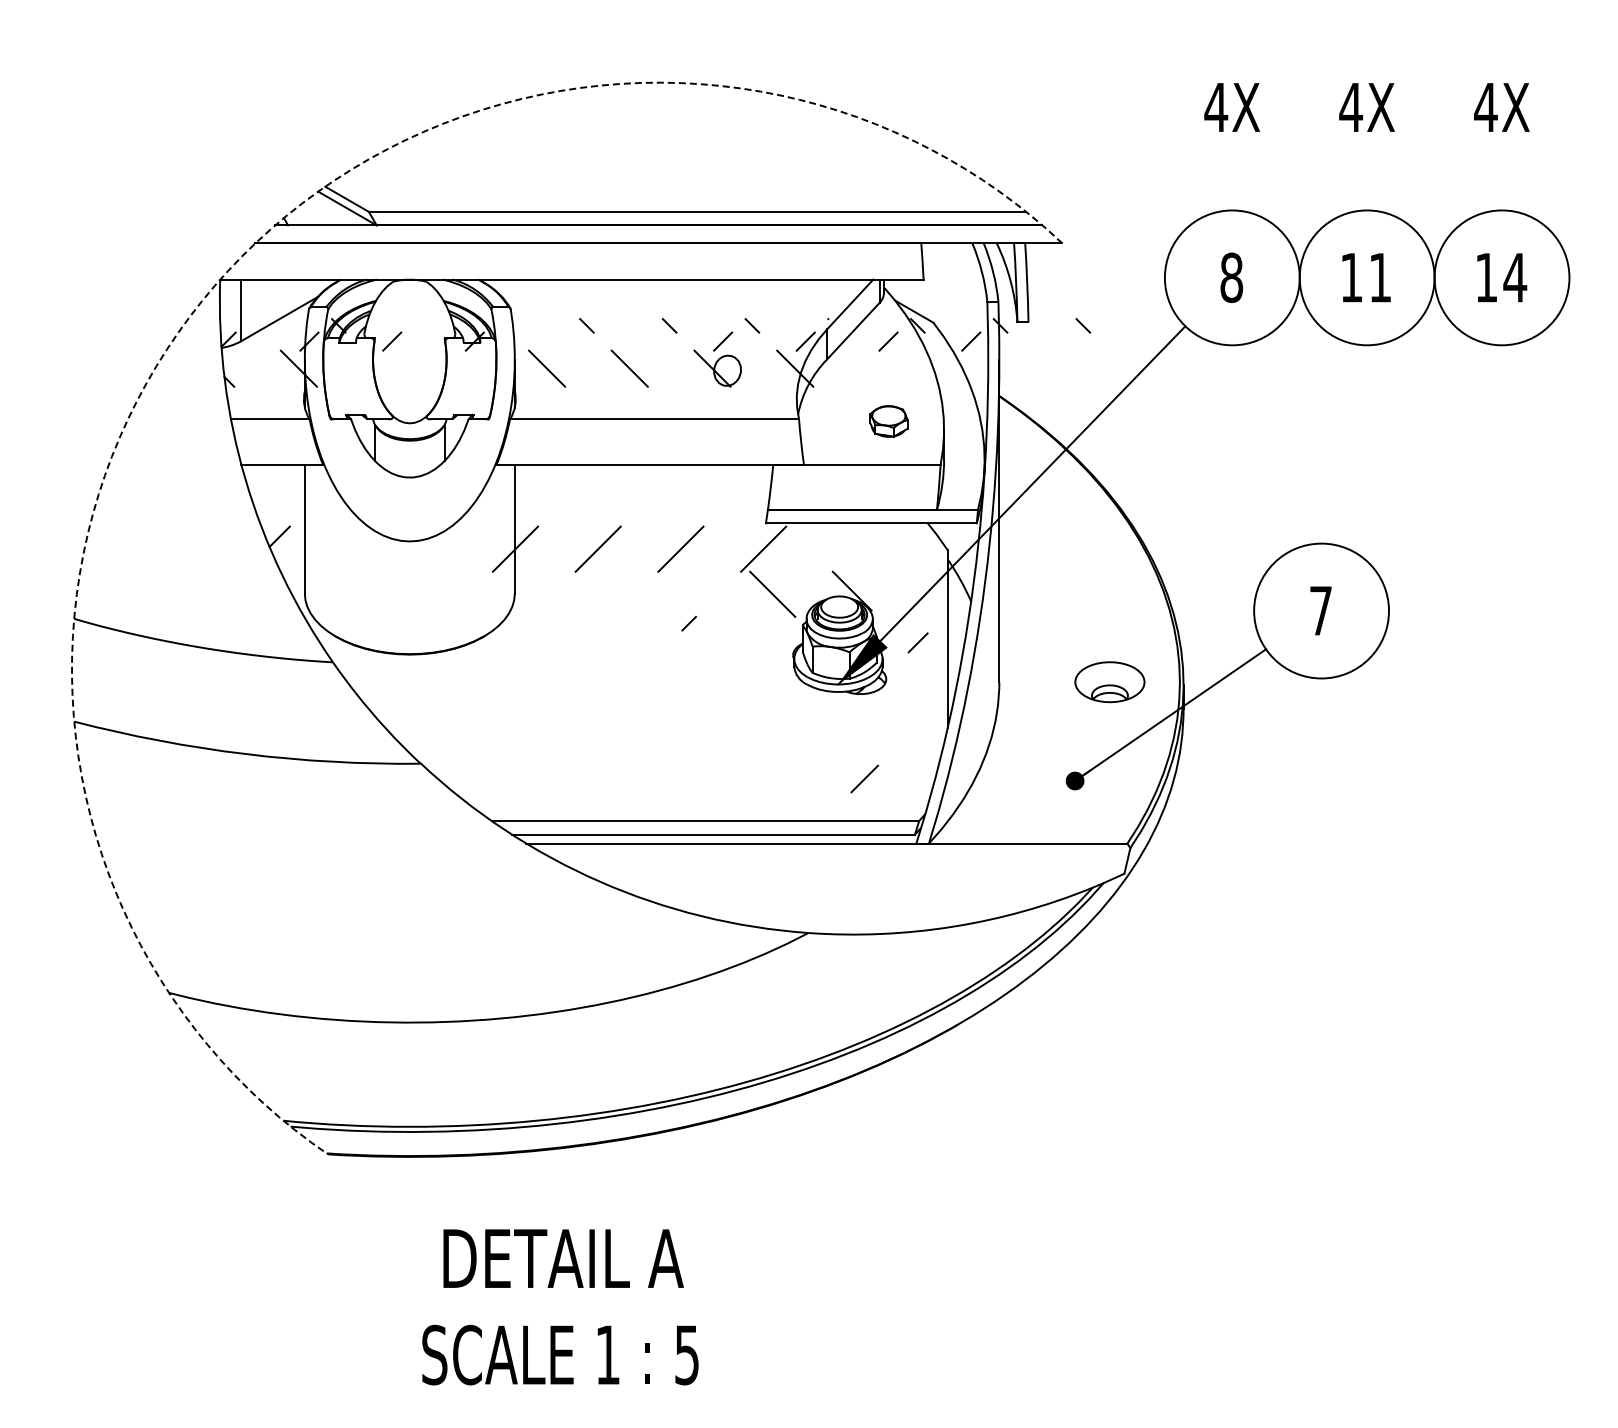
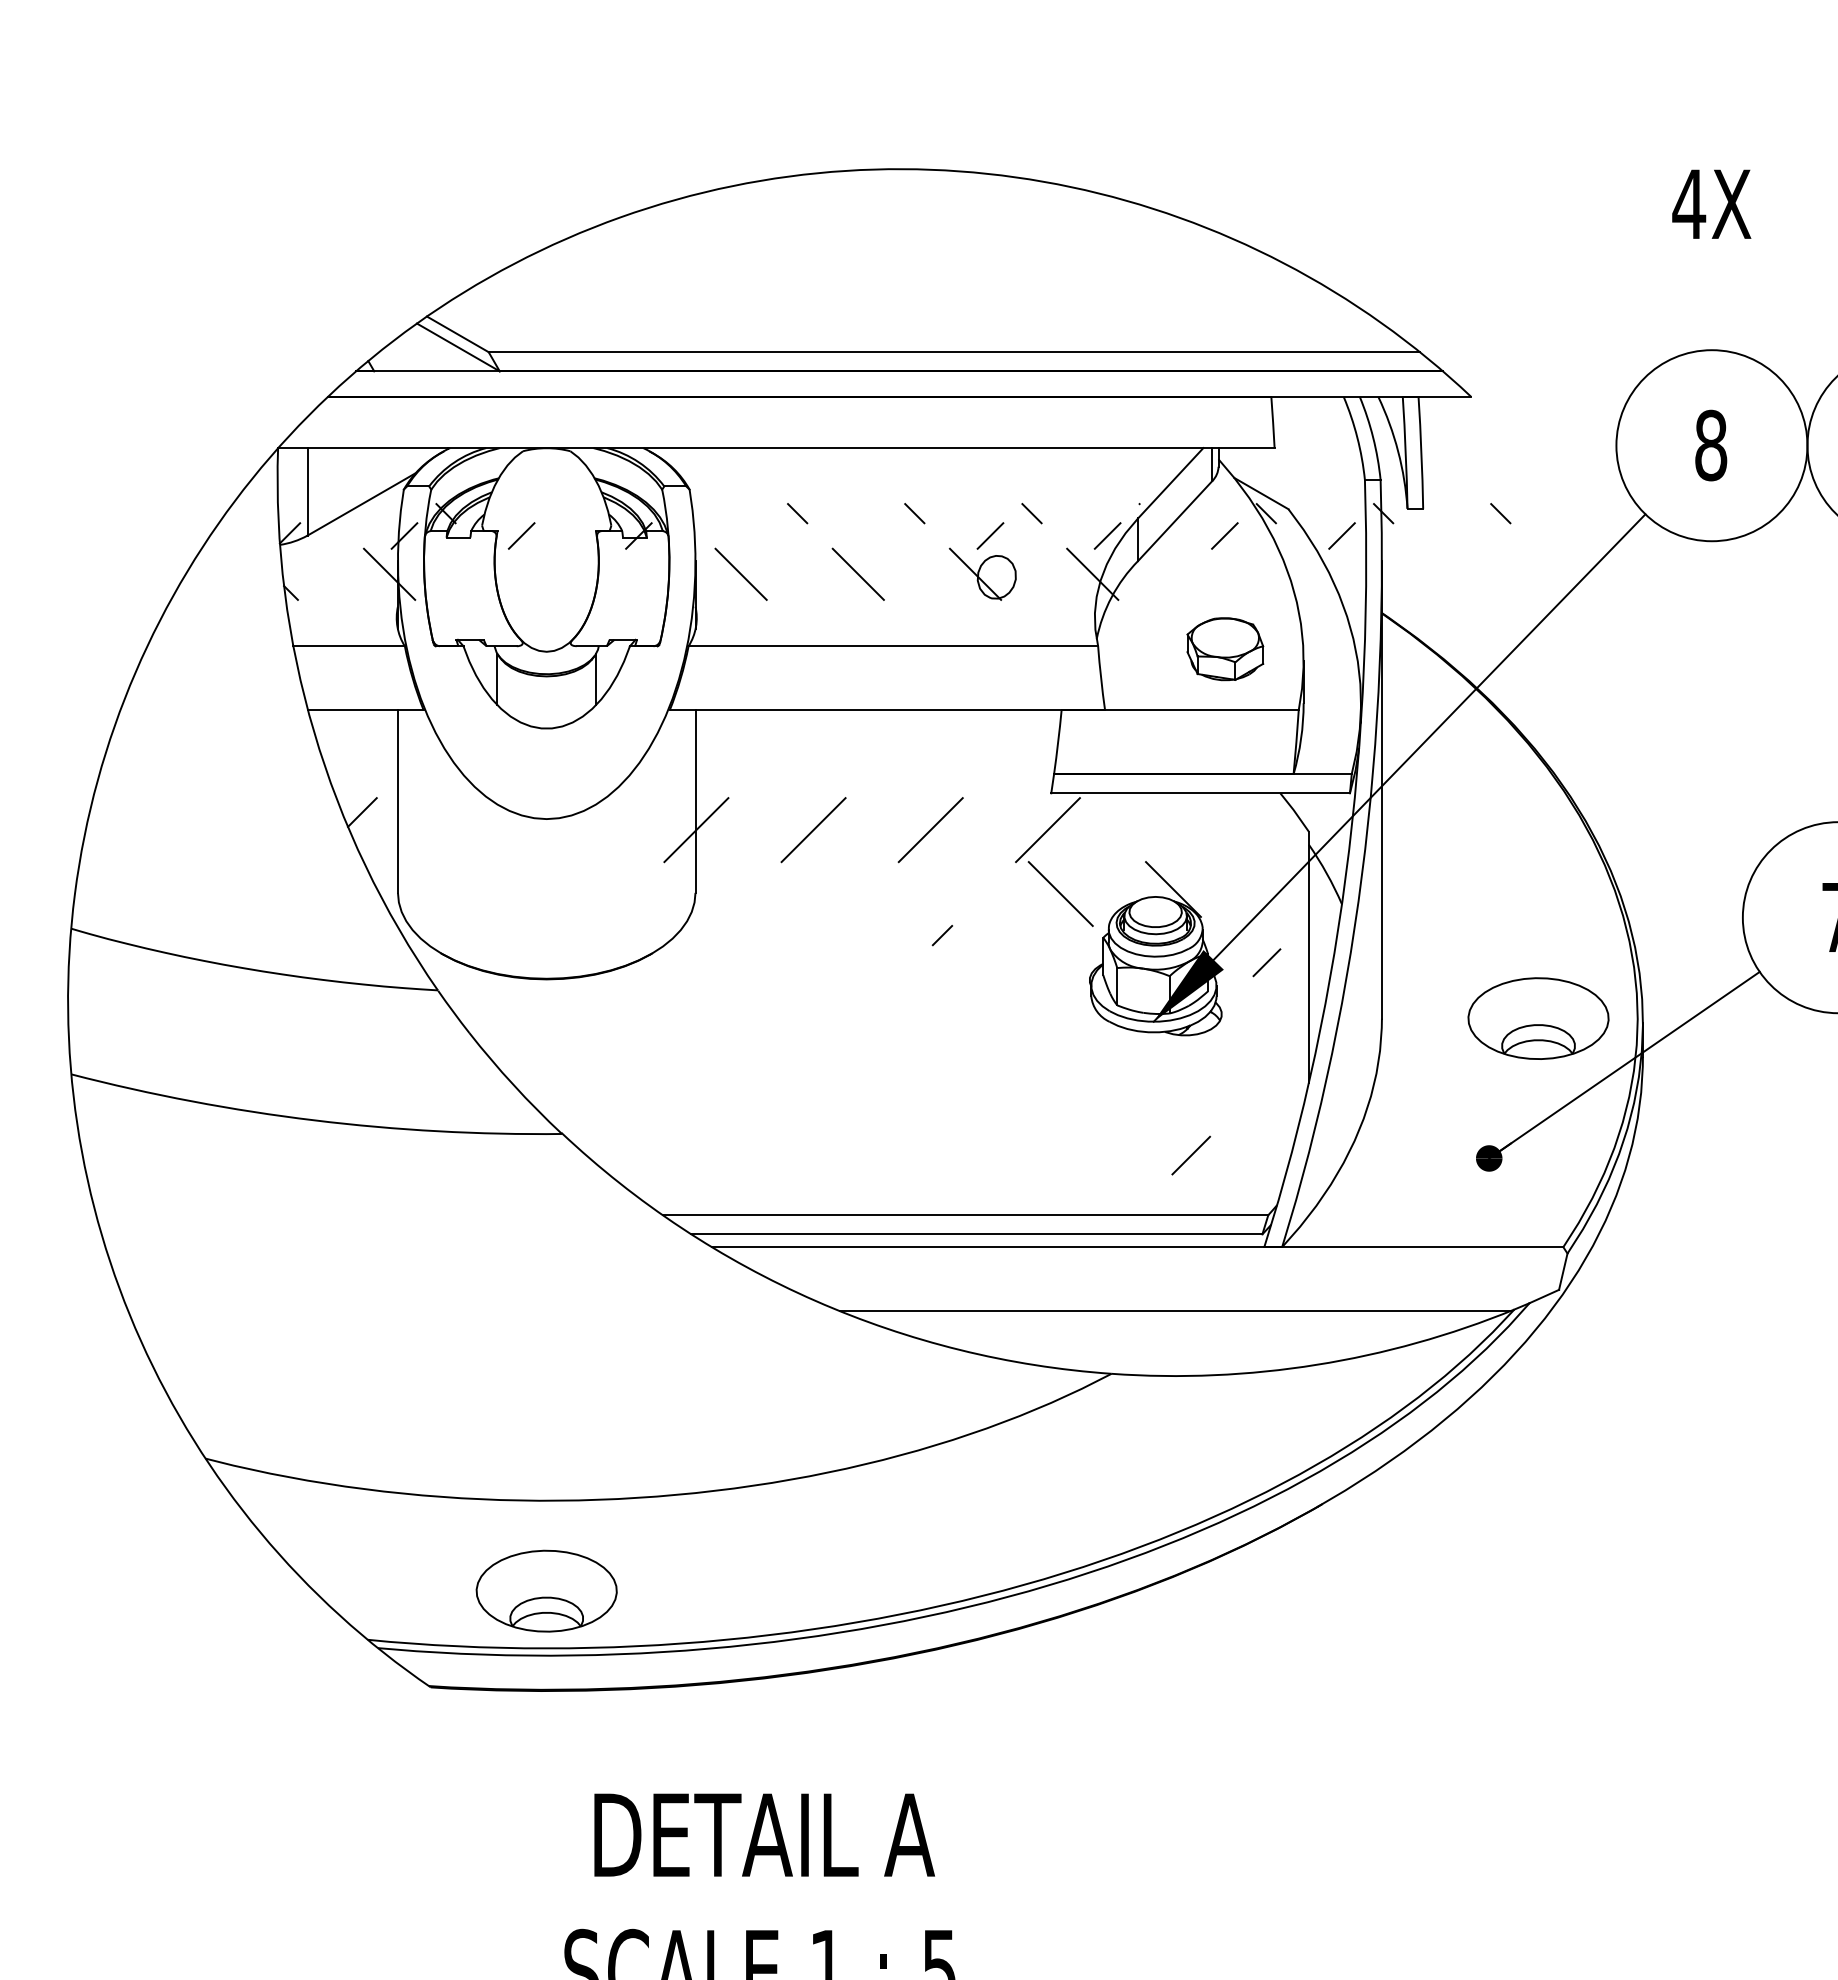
arc: (201, 301) -> (251, 479), dashed -> solid
part: (888, 421) -> (1224, 649), size x1.43
part: (1109, 681) -> (1537, 1017), size x1.43
line: (853, 888) -> (1175, 1310), added
part: (409, 1086) -> (546, 1591), added

